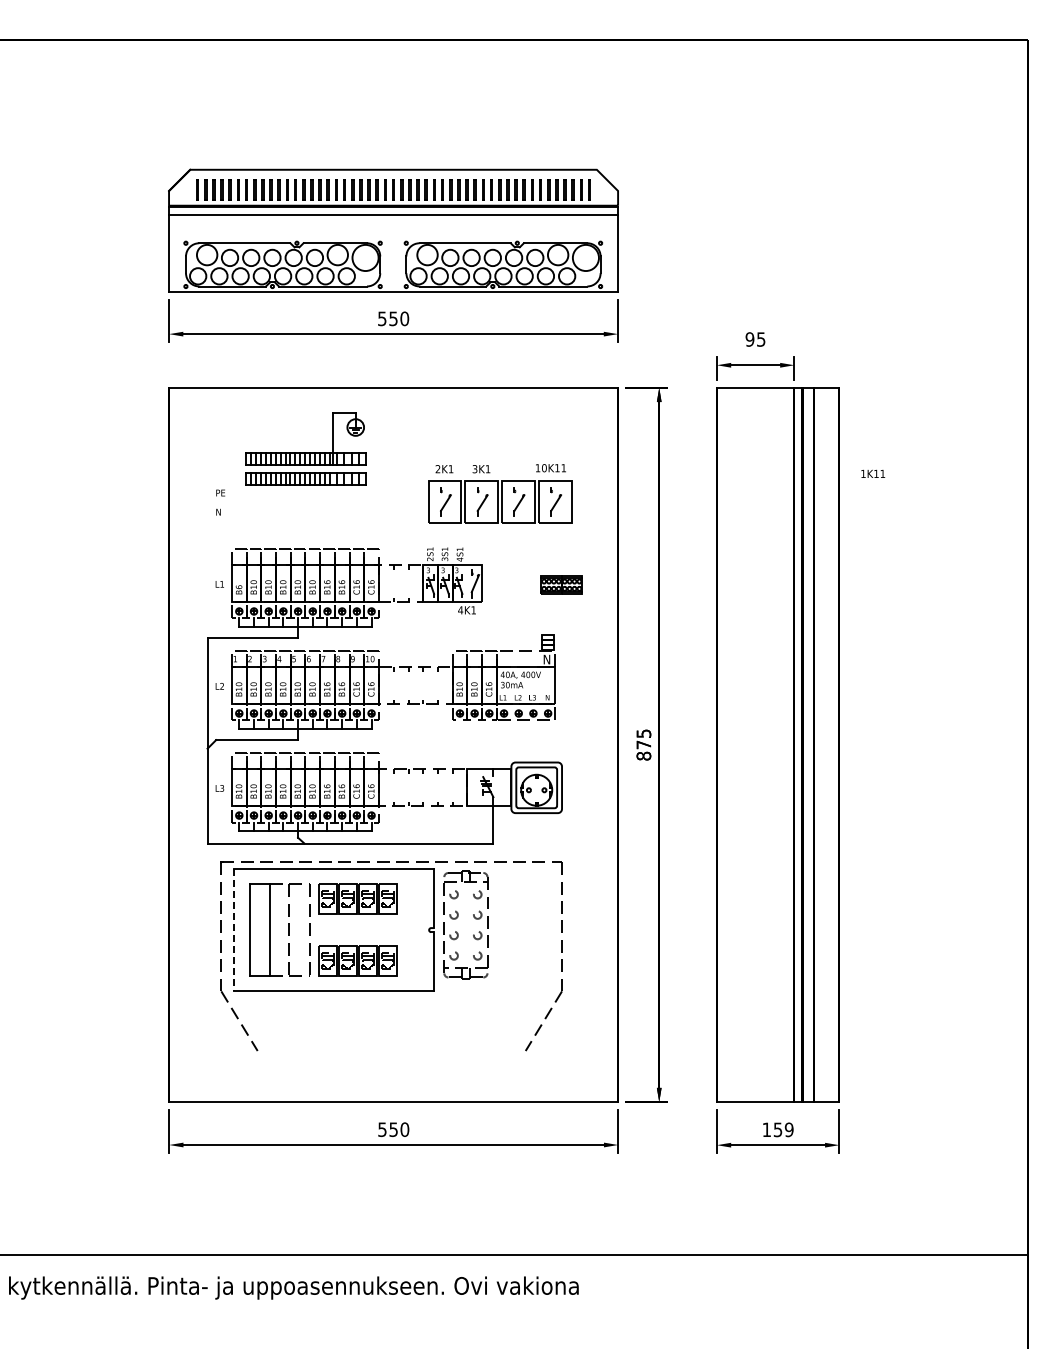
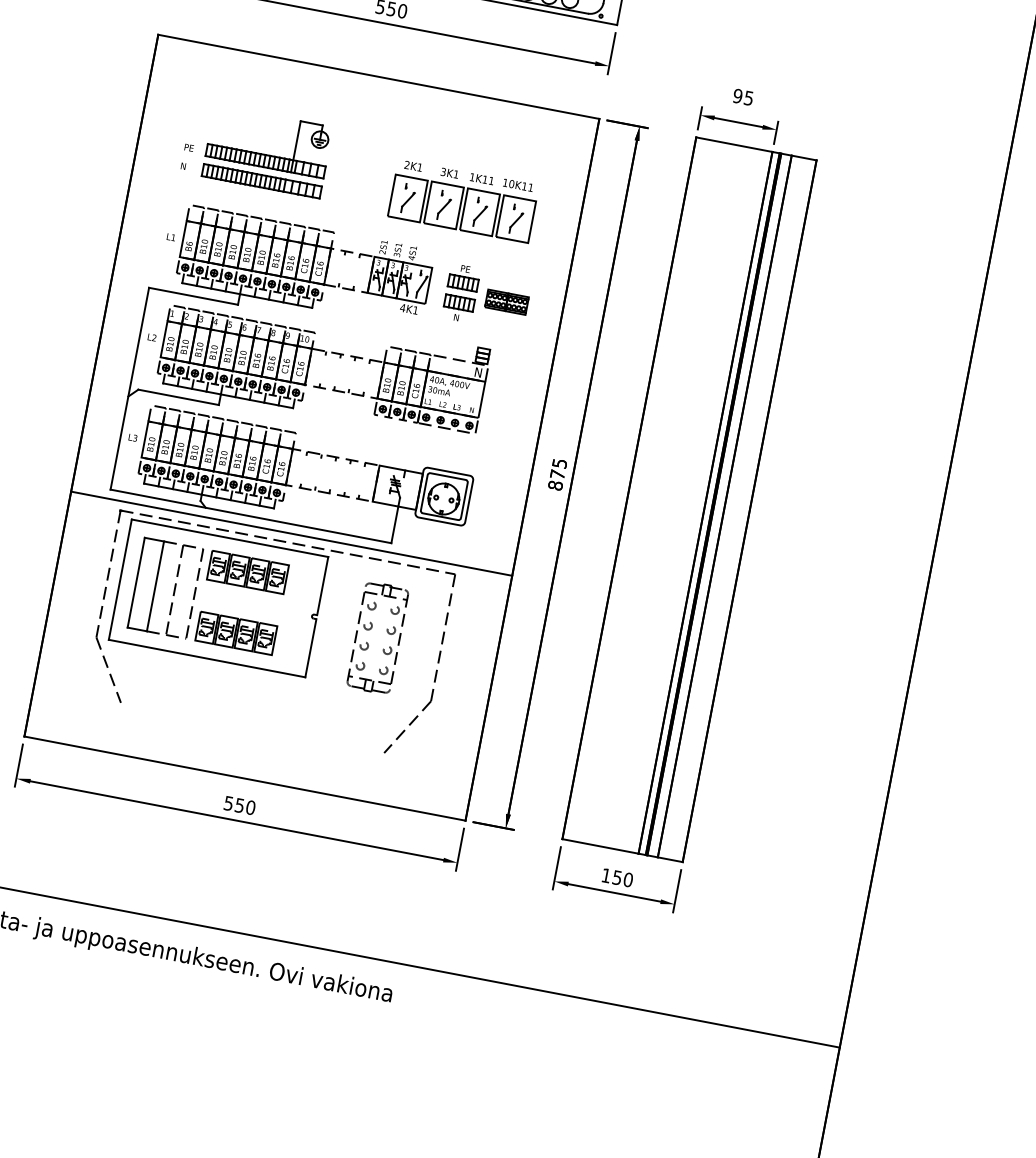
part: (305, 448) -> (266, 150), moved
text: (873, 473) -> (482, 178), moved
part: (515, 584) -> (461, 292), added
line: (393, 852) -> (291, 533), added
part: (458, 917) -> (372, 629), moved
line: (234, 930) -> (120, 580), dashed -> solid
text: (788, 1129) -> (627, 879), 159 -> 150

